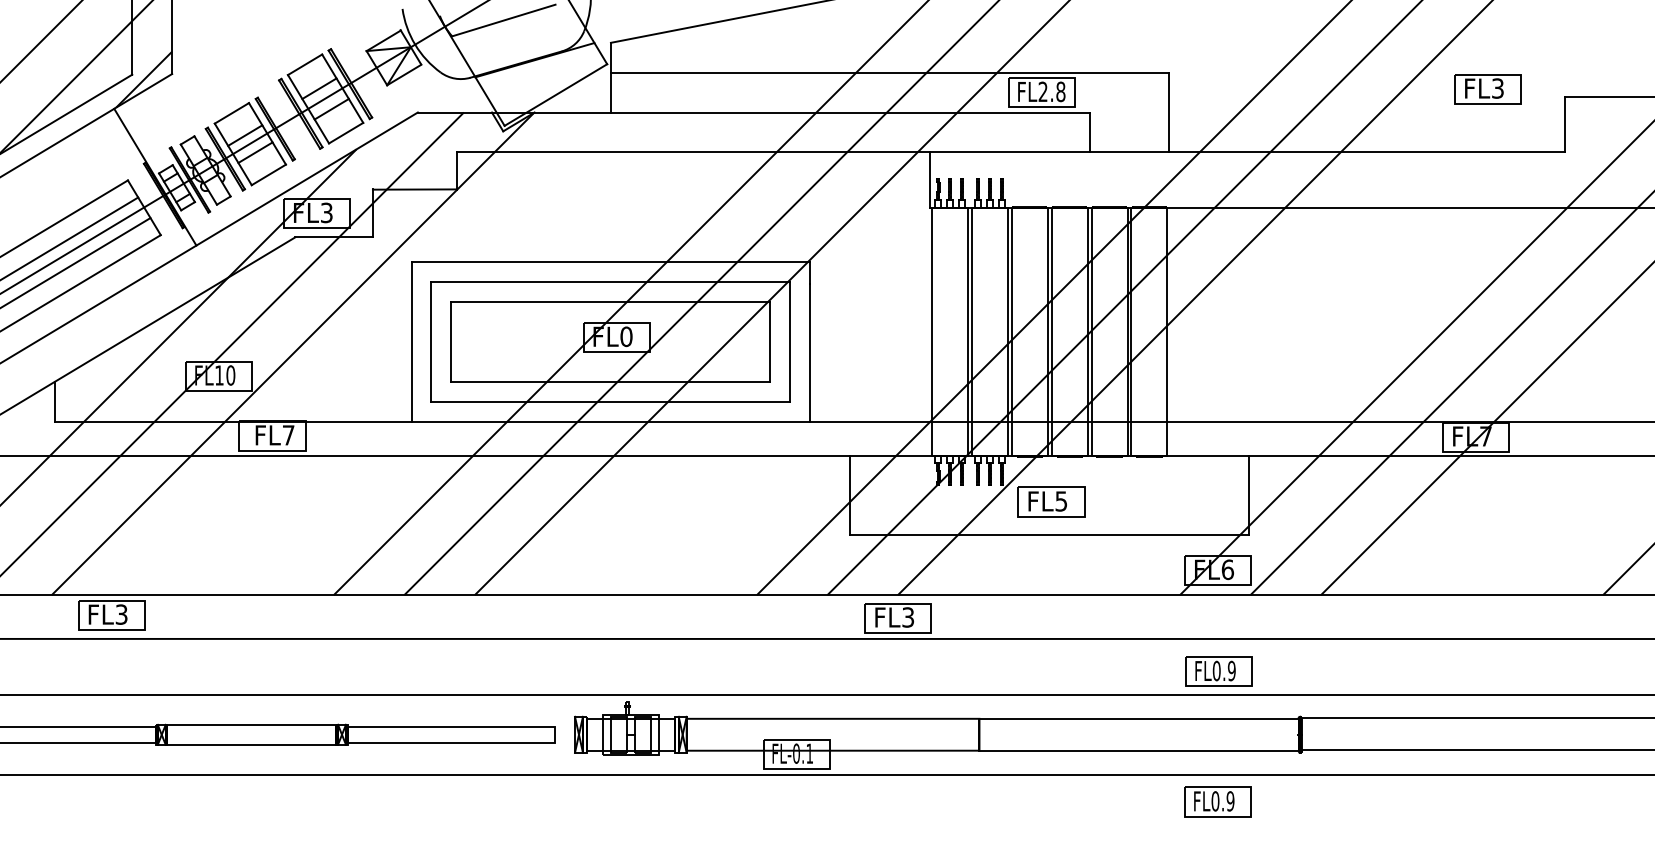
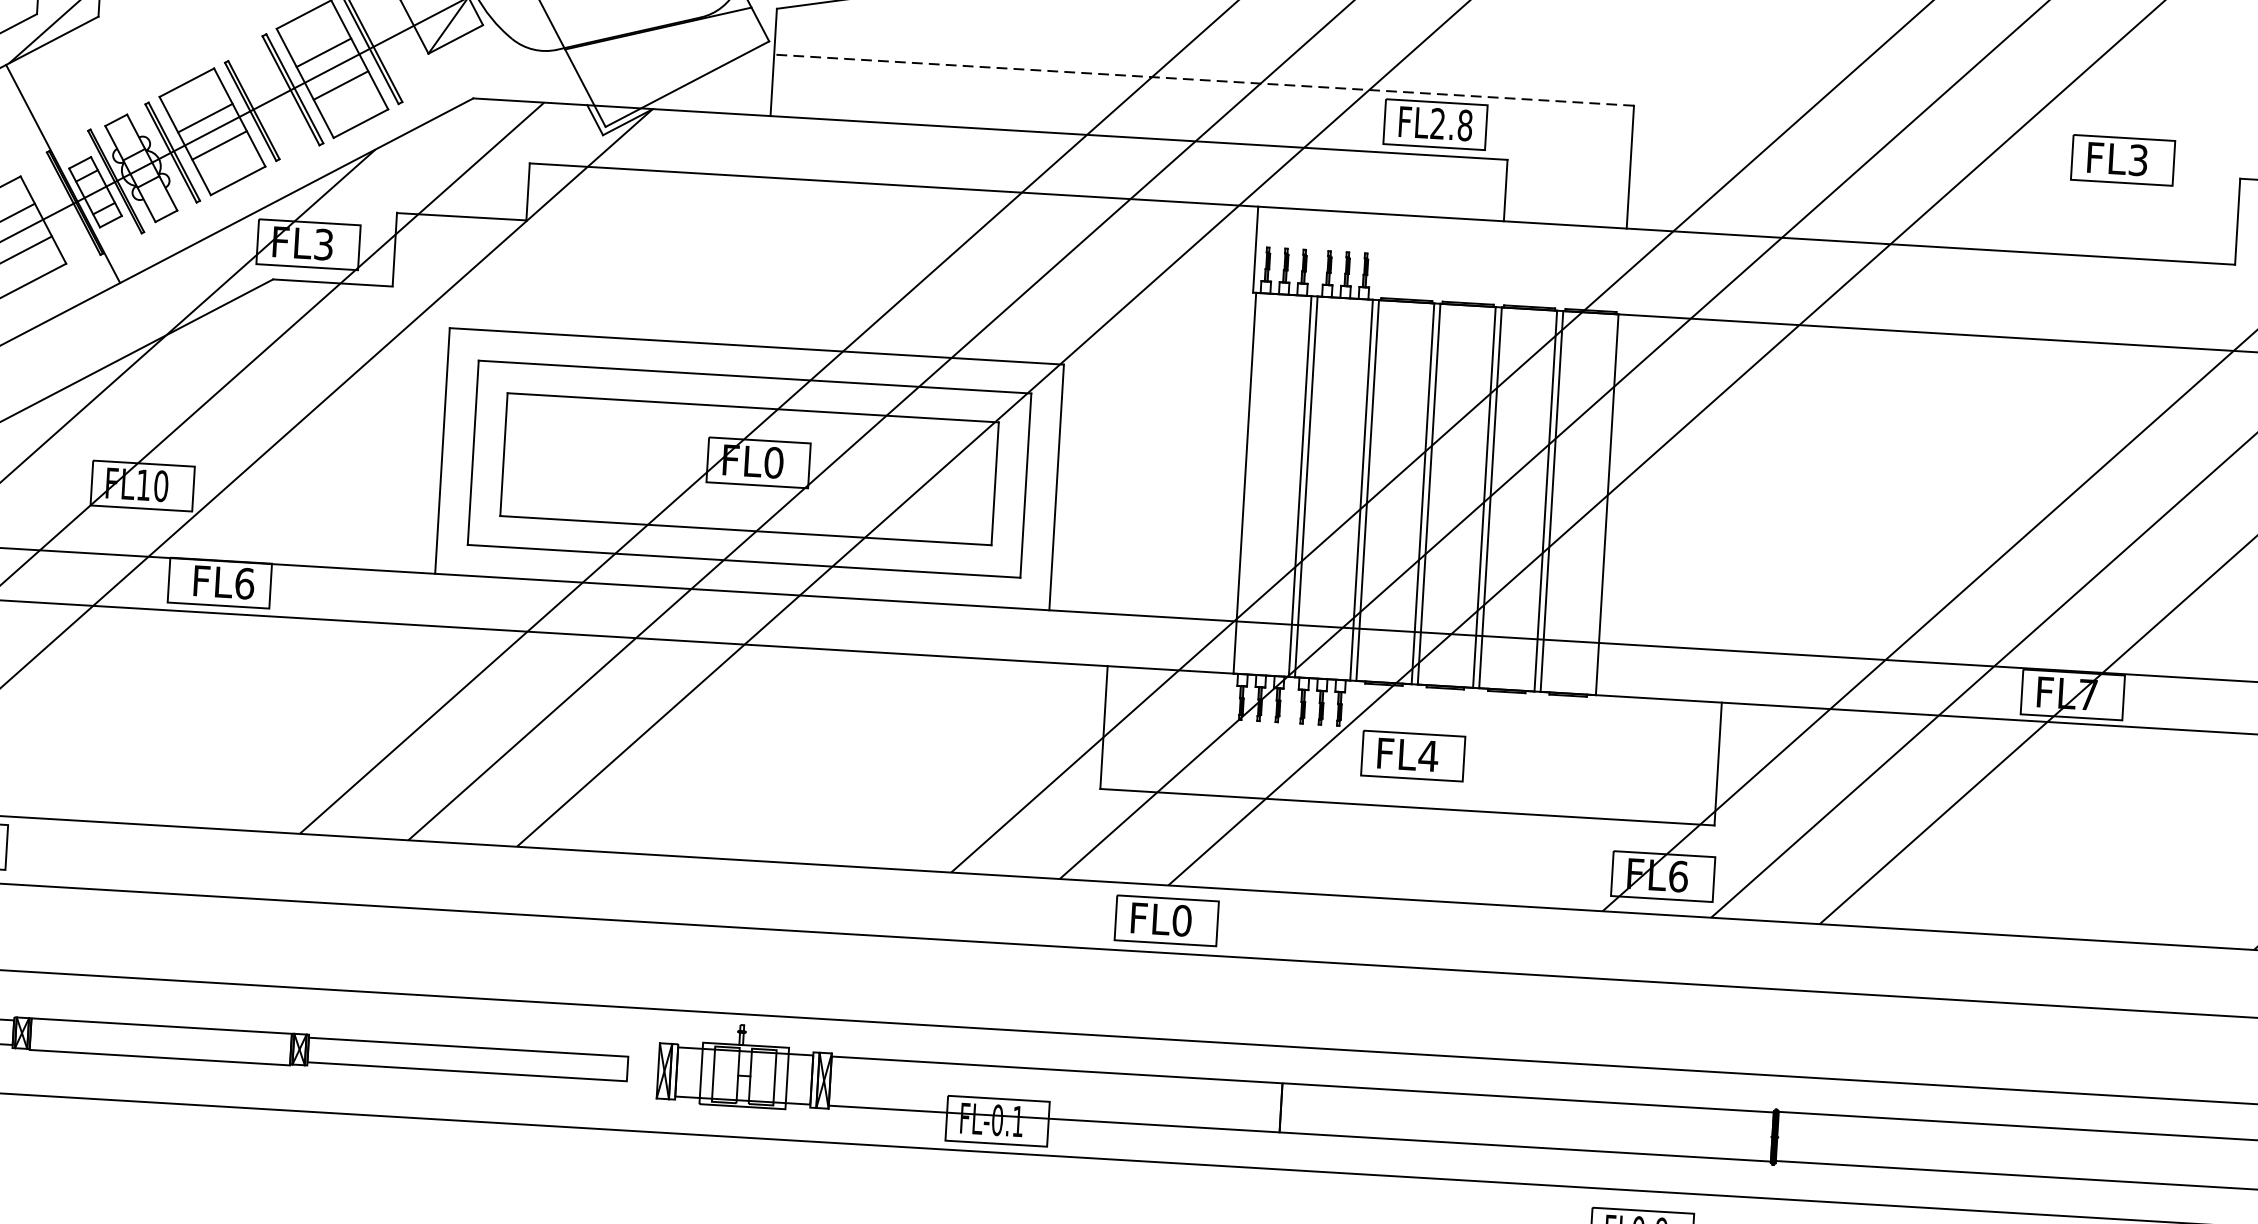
line: (889, 72) -> (1203, 79), solid -> dashed
text: (288, 435) -> (244, 583), FL7 -> FL6
text: (1061, 501) -> (1428, 756), FL5 -> FL4
text: (908, 617) -> (1182, 920), FL3 -> FL0
part: (1218, 671) -> (1654, 1032), removed

